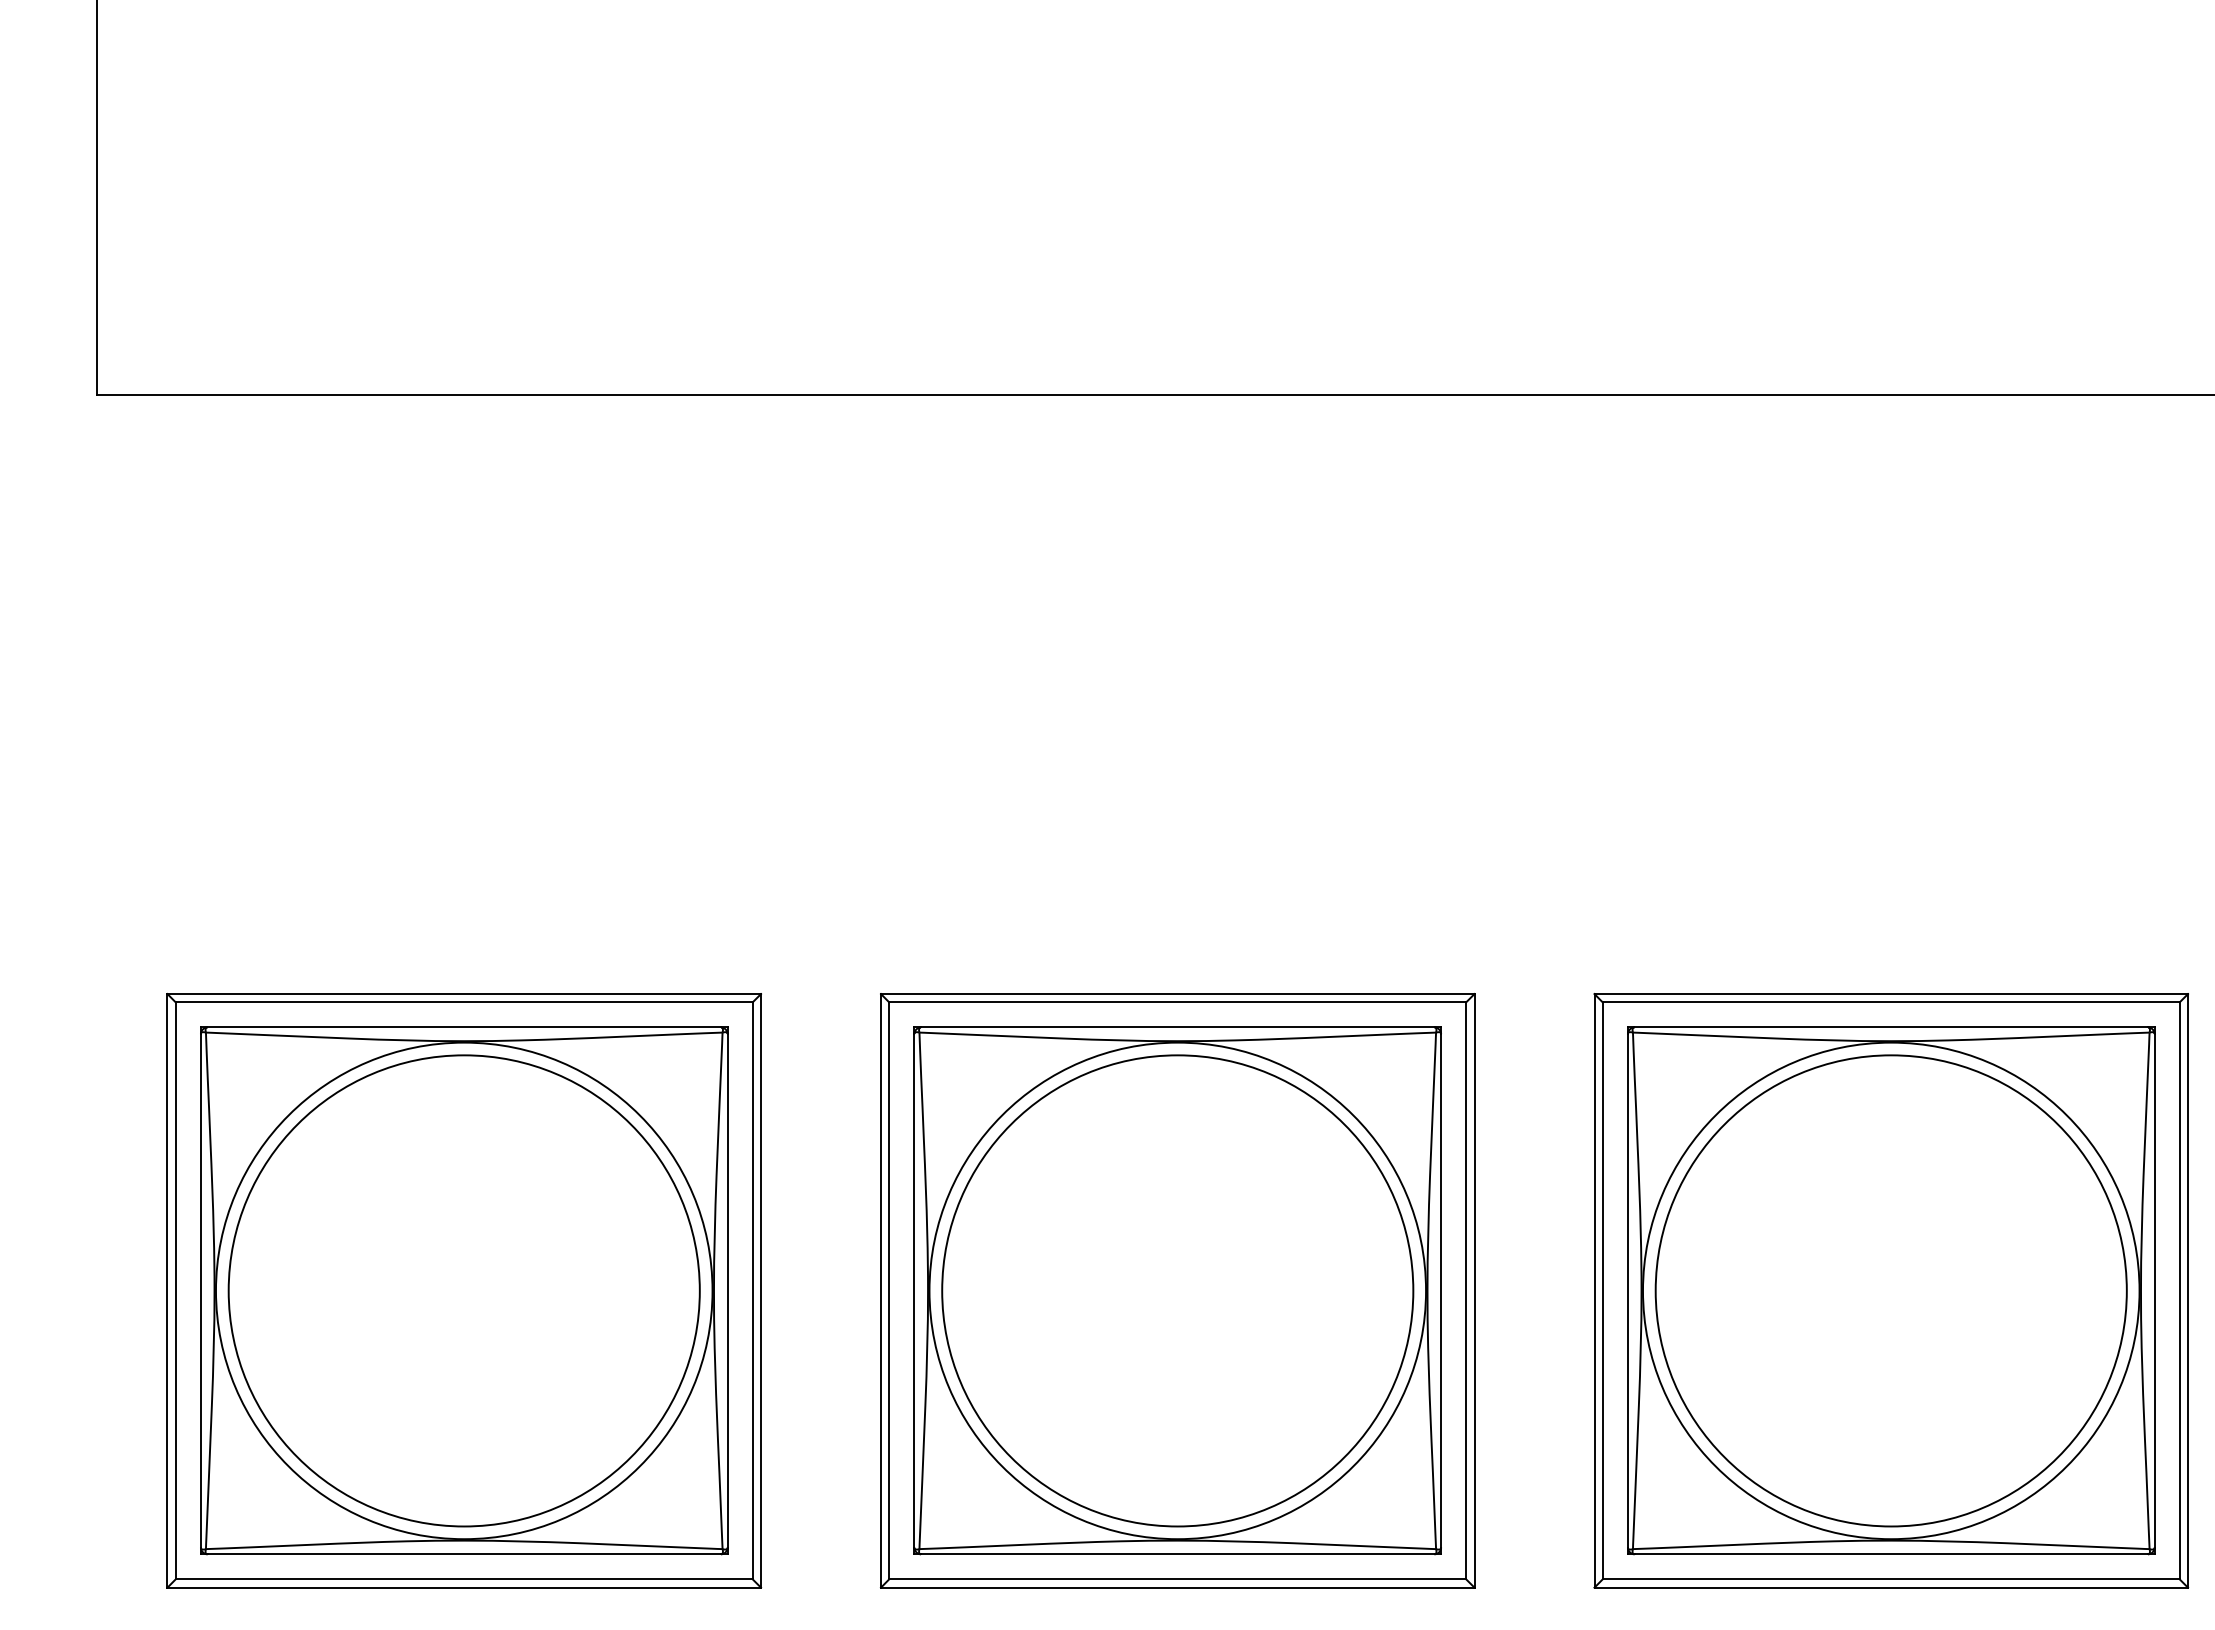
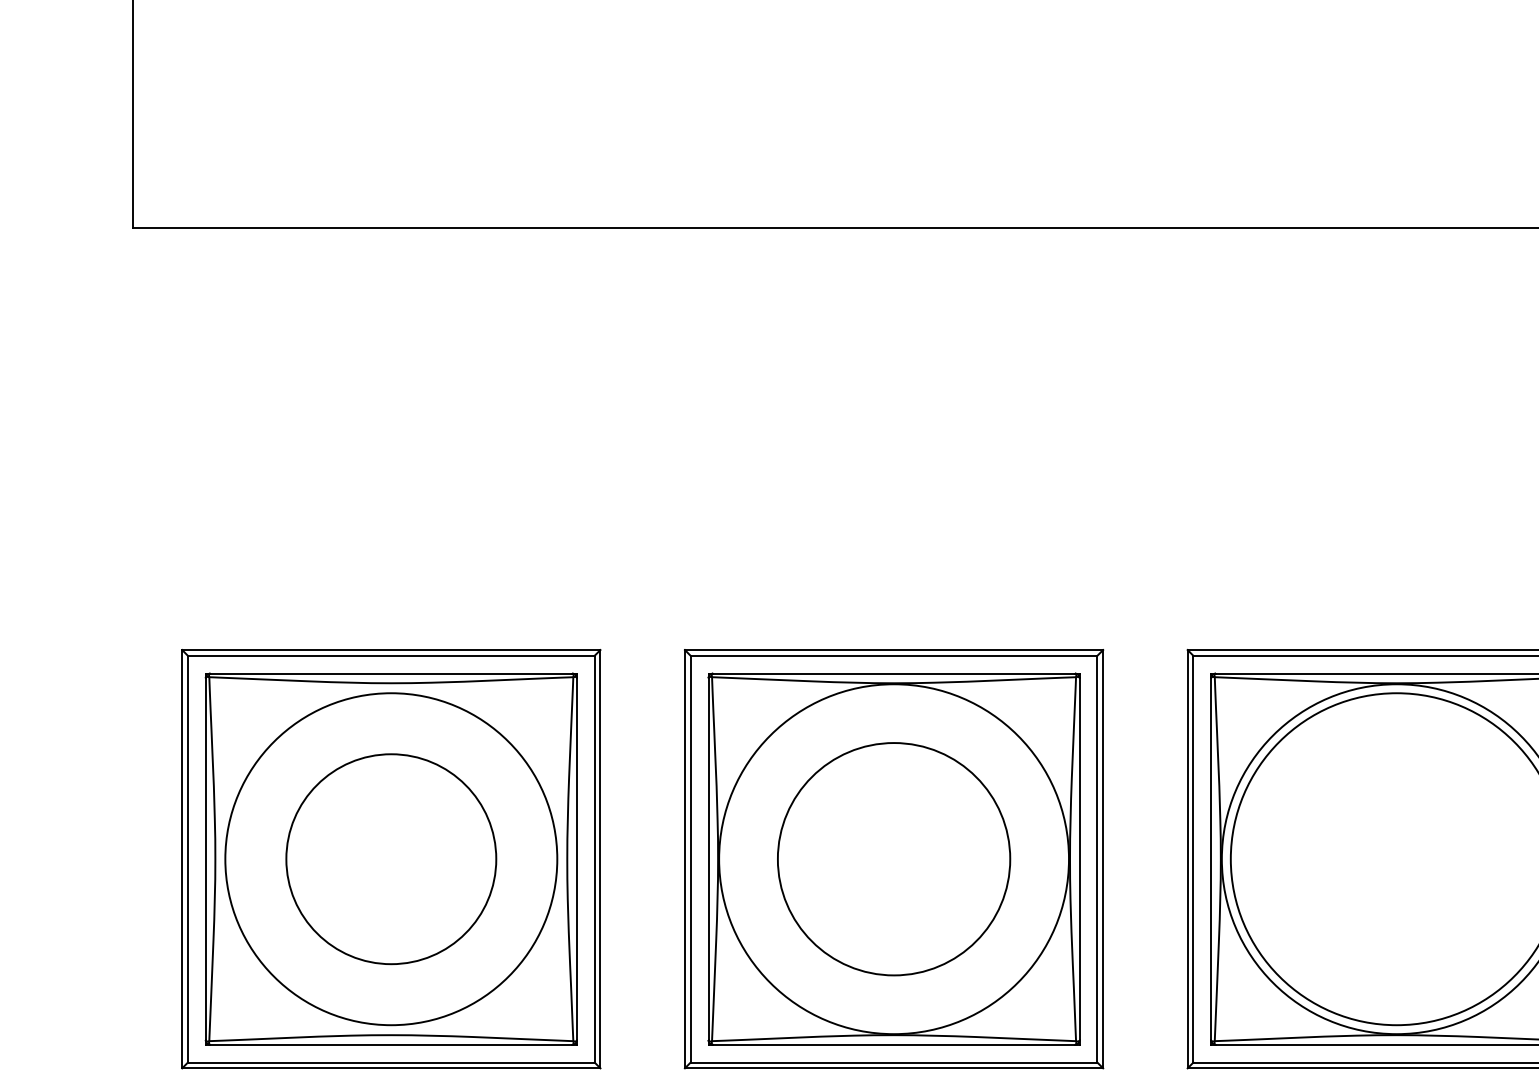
circle: (463, 1290) -> (390, 858), size x0.6
circle: (1177, 1290) -> (893, 858), size x0.7

